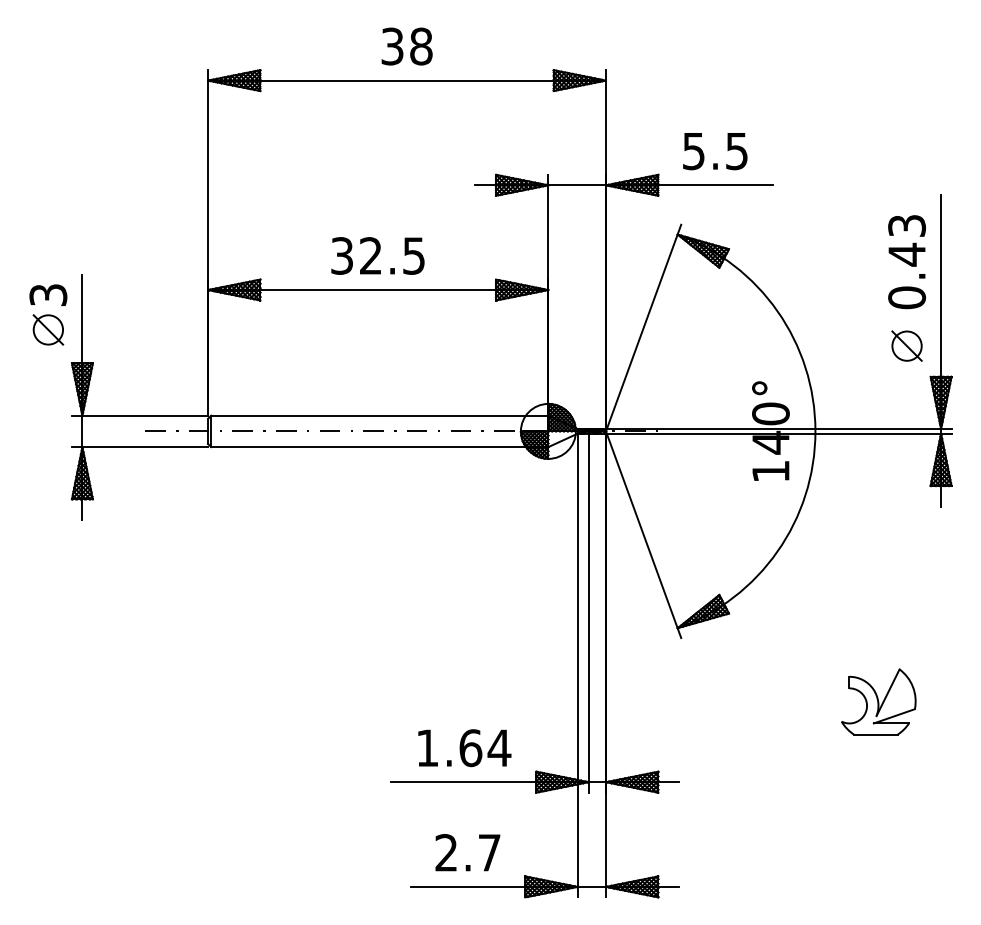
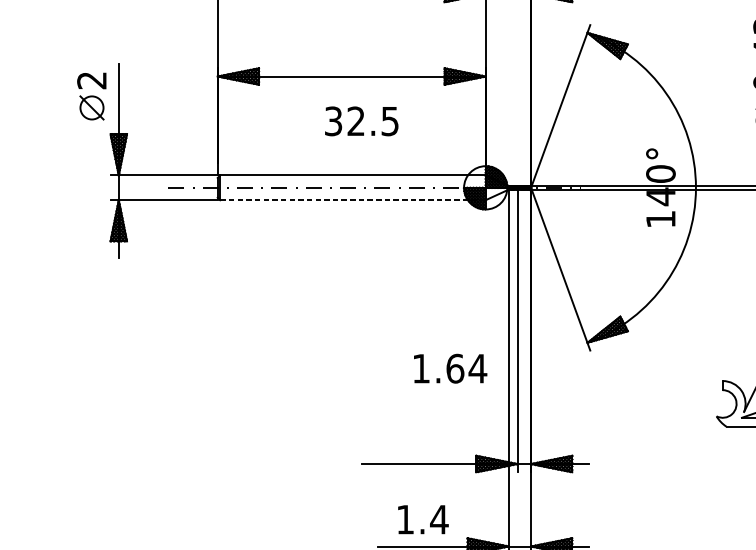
text: (377, 255) -> (361, 120), moved
text: (48, 295) -> (92, 80), 3 -> 2
line: (379, 447) -> (352, 200), solid -> dashed
text: (464, 748) -> (450, 369), moved
text: (468, 852) -> (422, 519), 2.7 -> 1.4

